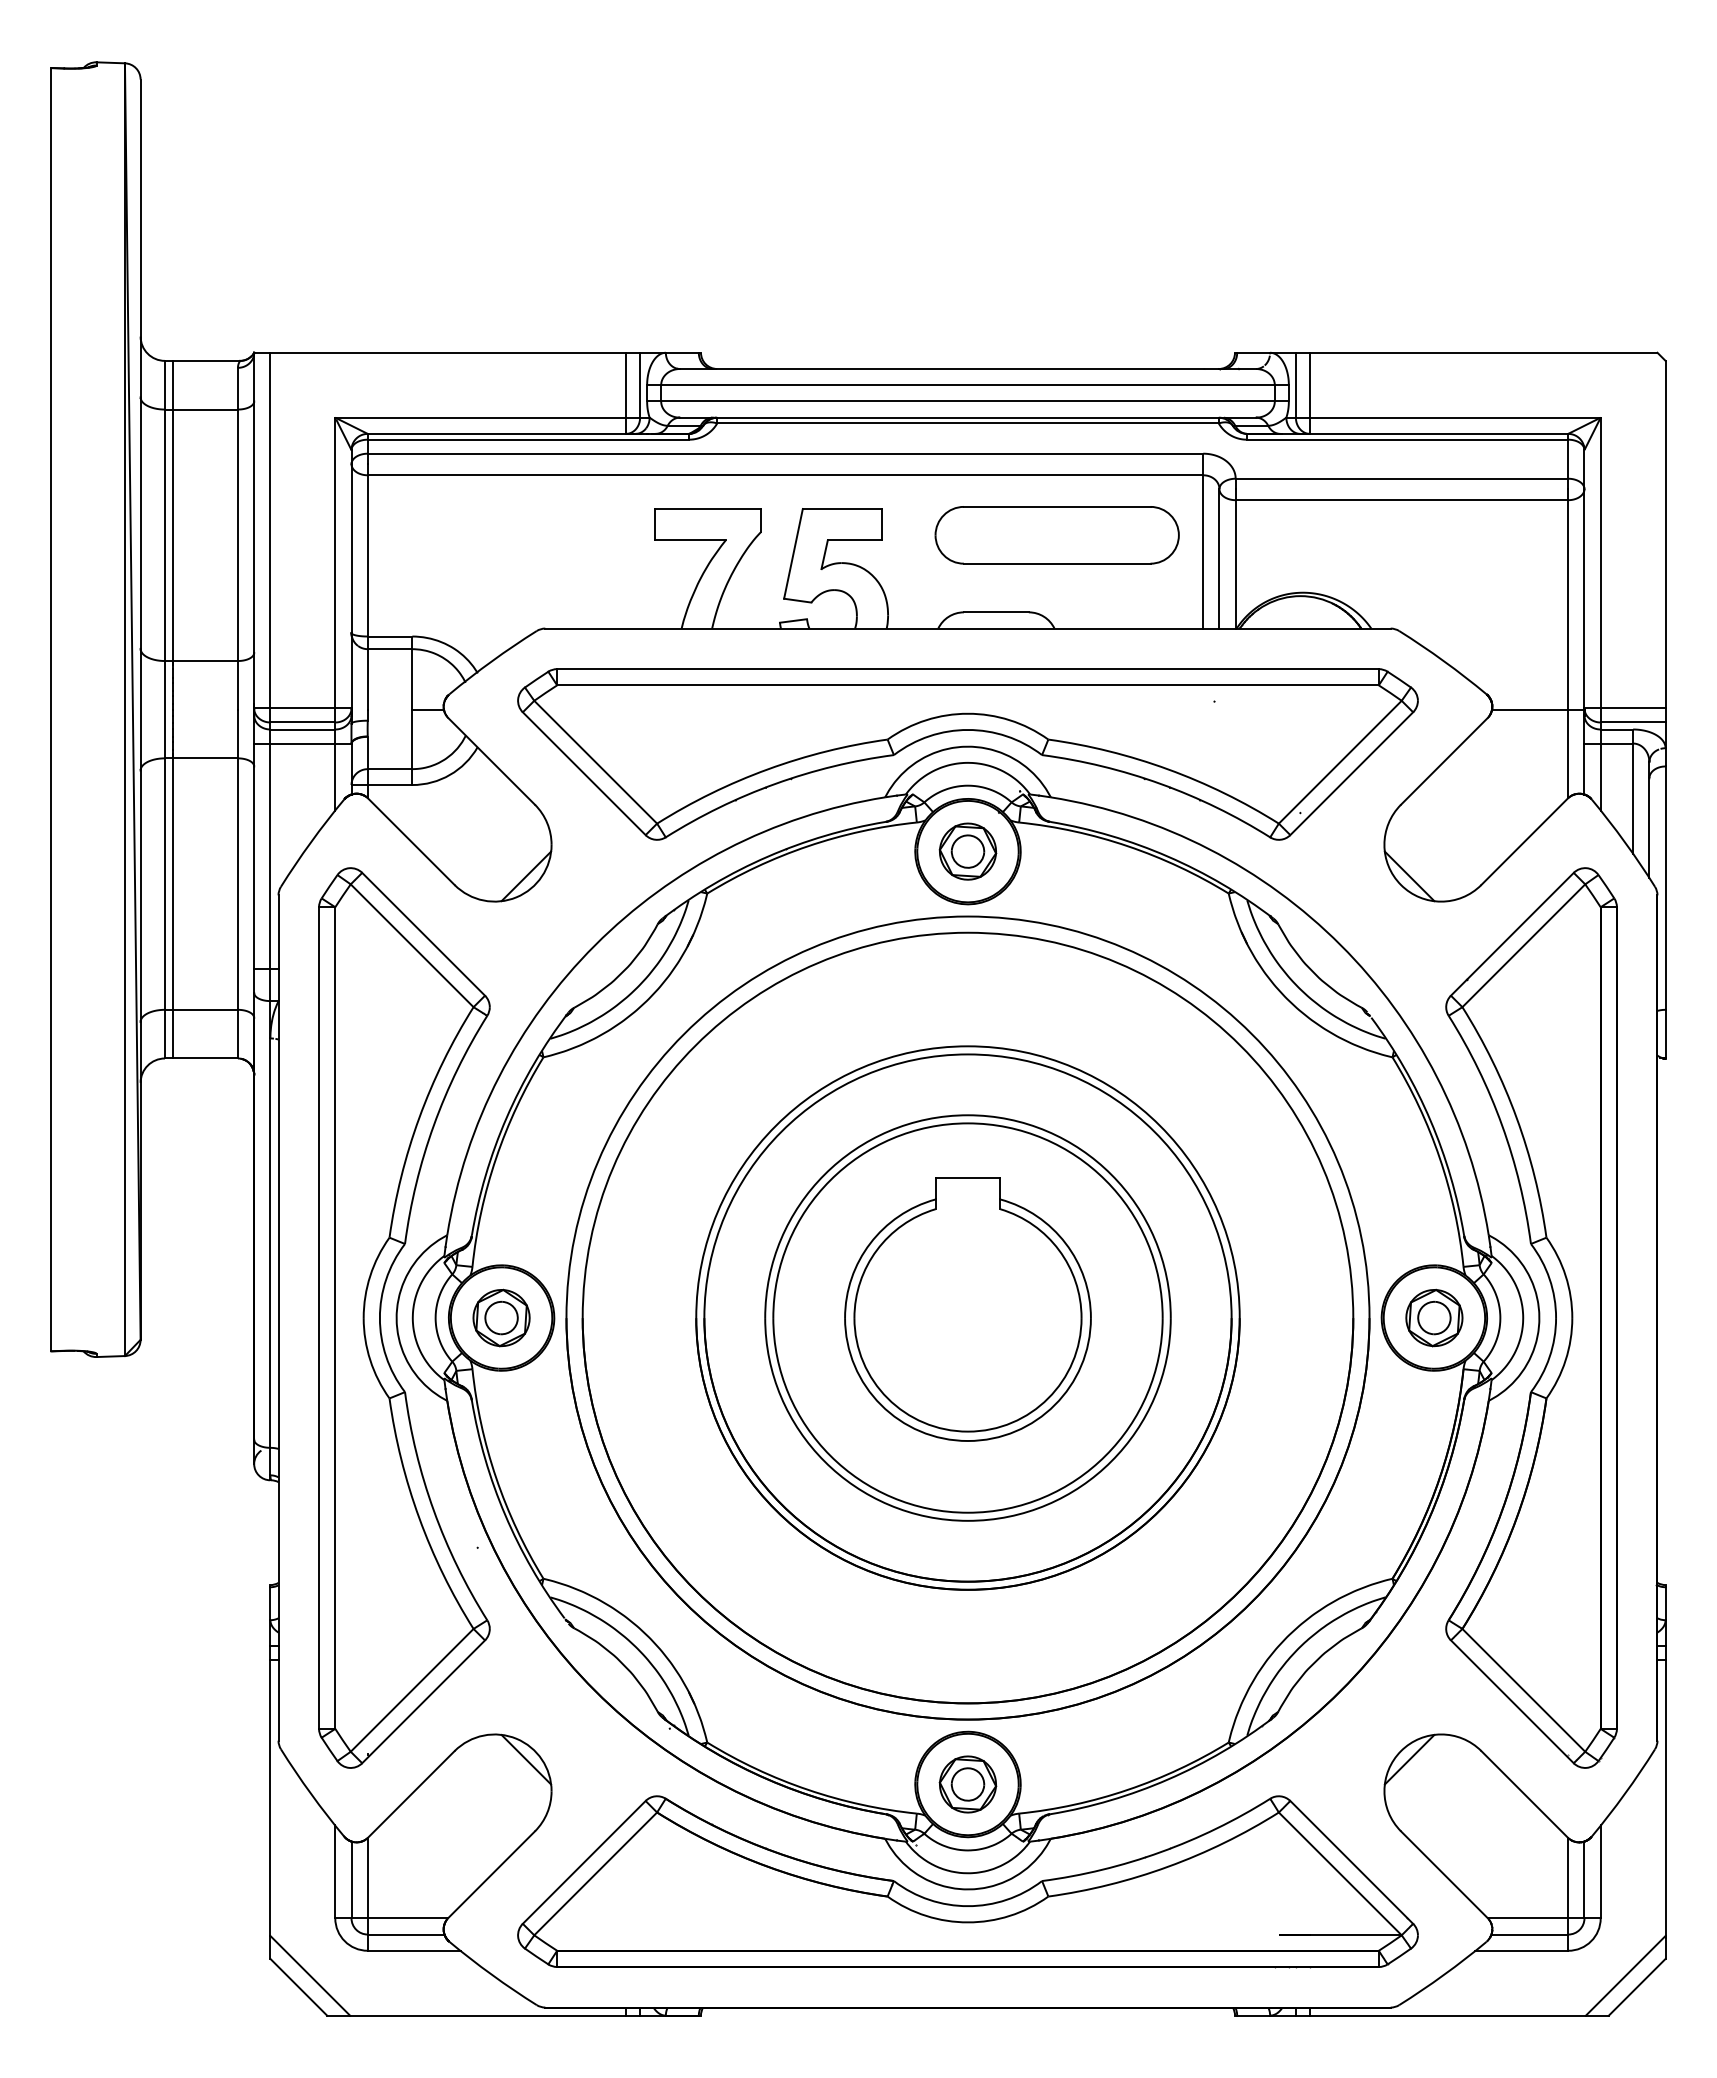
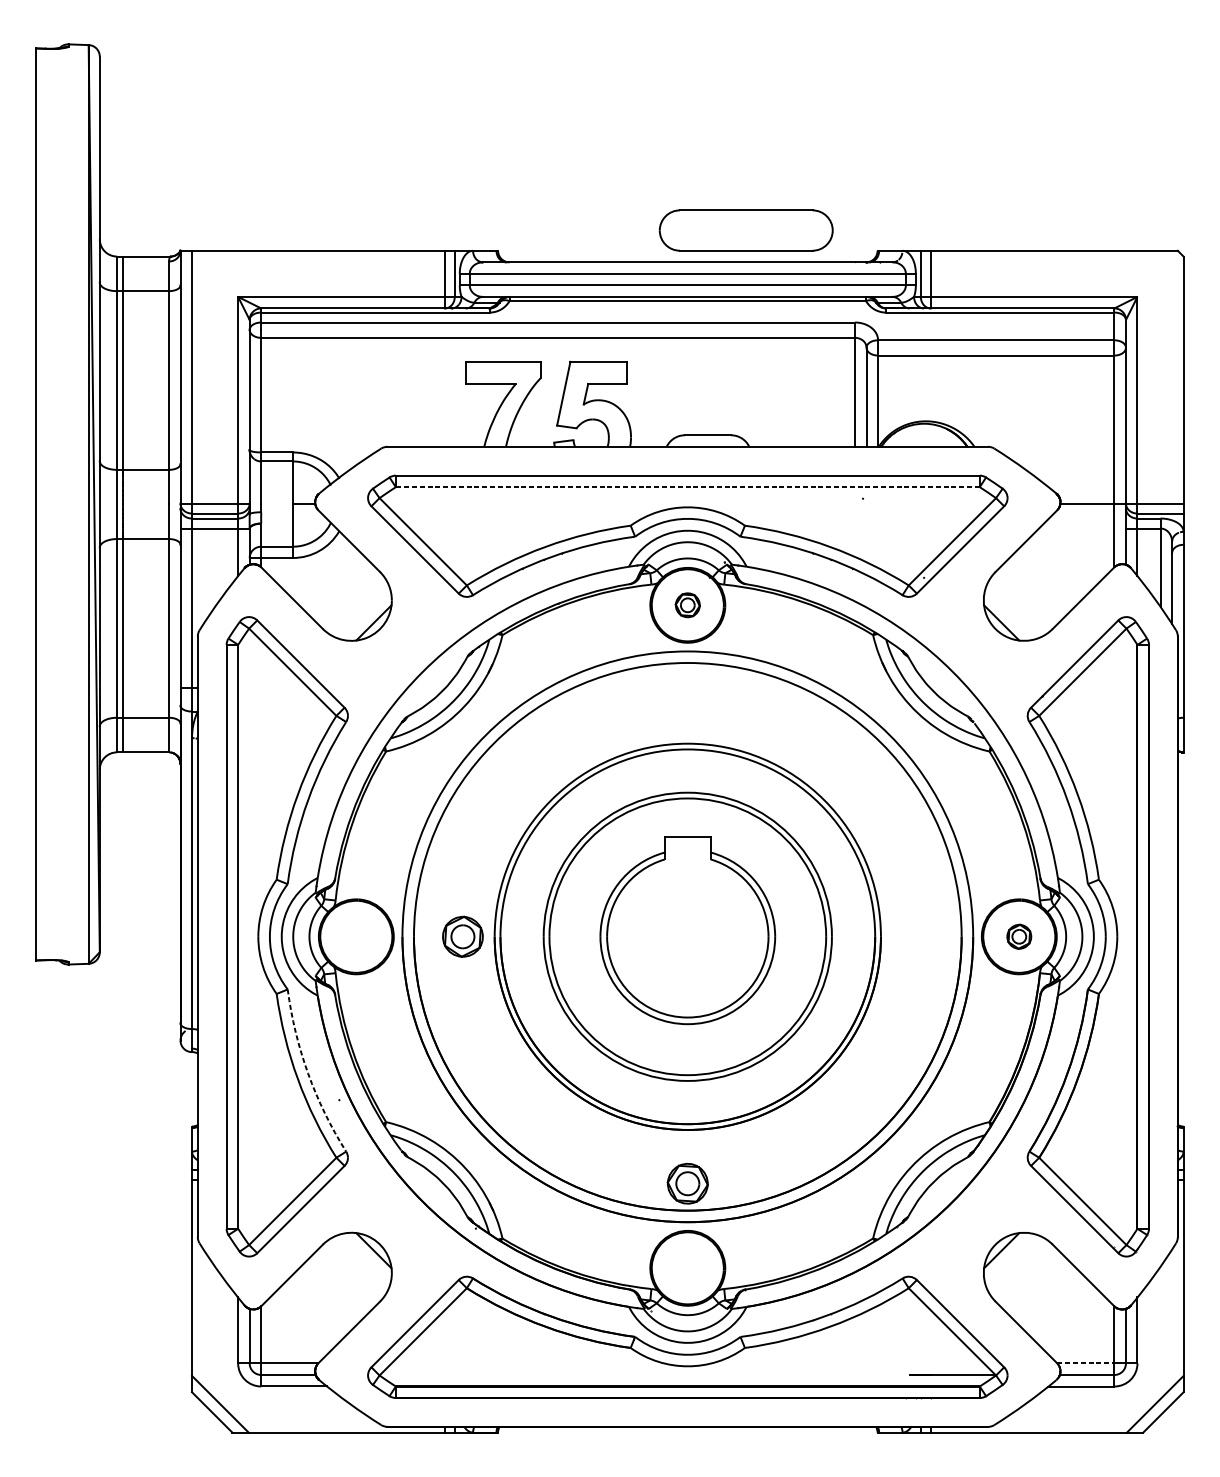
part: (1056, 535) -> (745, 230), moved
line: (968, 685) -> (688, 487), solid -> dashed
part: (967, 851) -> (687, 605), size x0.6
part: (501, 1317) -> (462, 936), moved
part: (1434, 1317) -> (1019, 936), size x0.6
arc: (433, 1510) -> (307, 1073), solid -> dashed
part: (967, 1784) -> (687, 1183), moved
line: (1528, 1918) -> (1086, 1363), solid -> dashed

